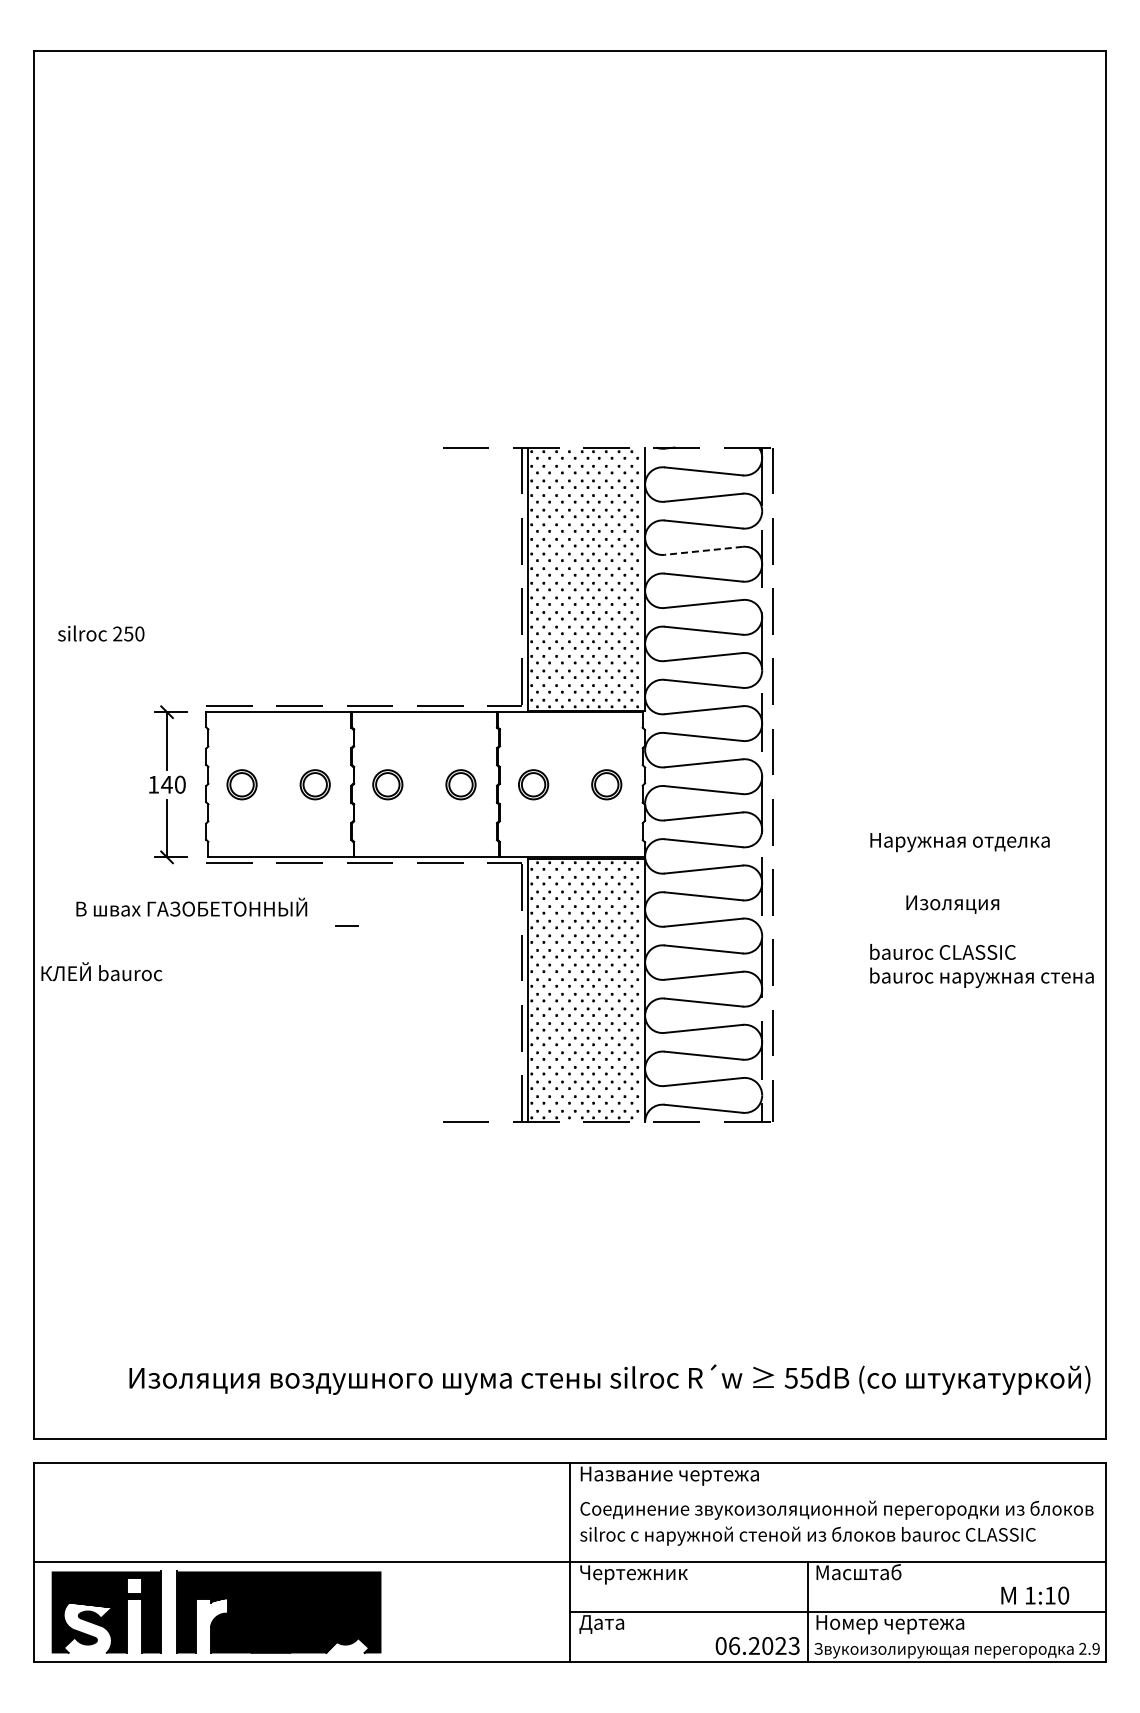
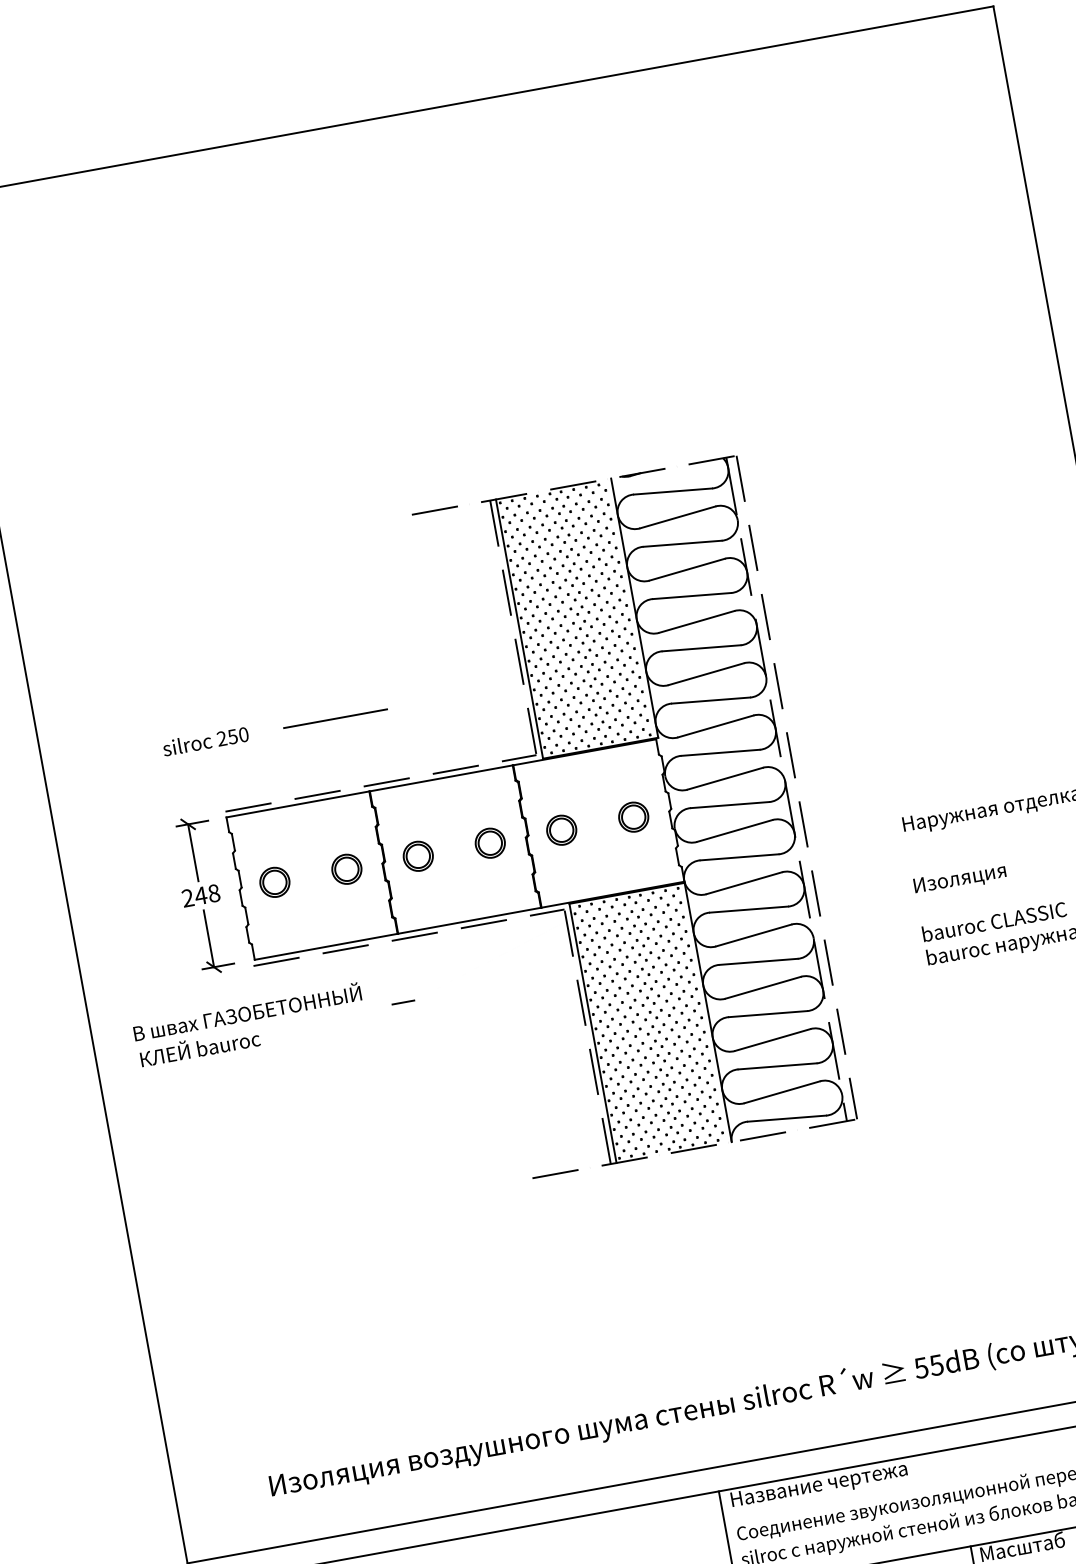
line: (703, 550) -> (687, 569), dashed -> solid
text: (101, 633) -> (205, 741), moved
line: (330, 634) -> (335, 718), added
text: (166, 784) -> (200, 895), 140 -> 248
text: (952, 904) -> (959, 879), moved
text: (101, 971) -> (199, 1047), moved

